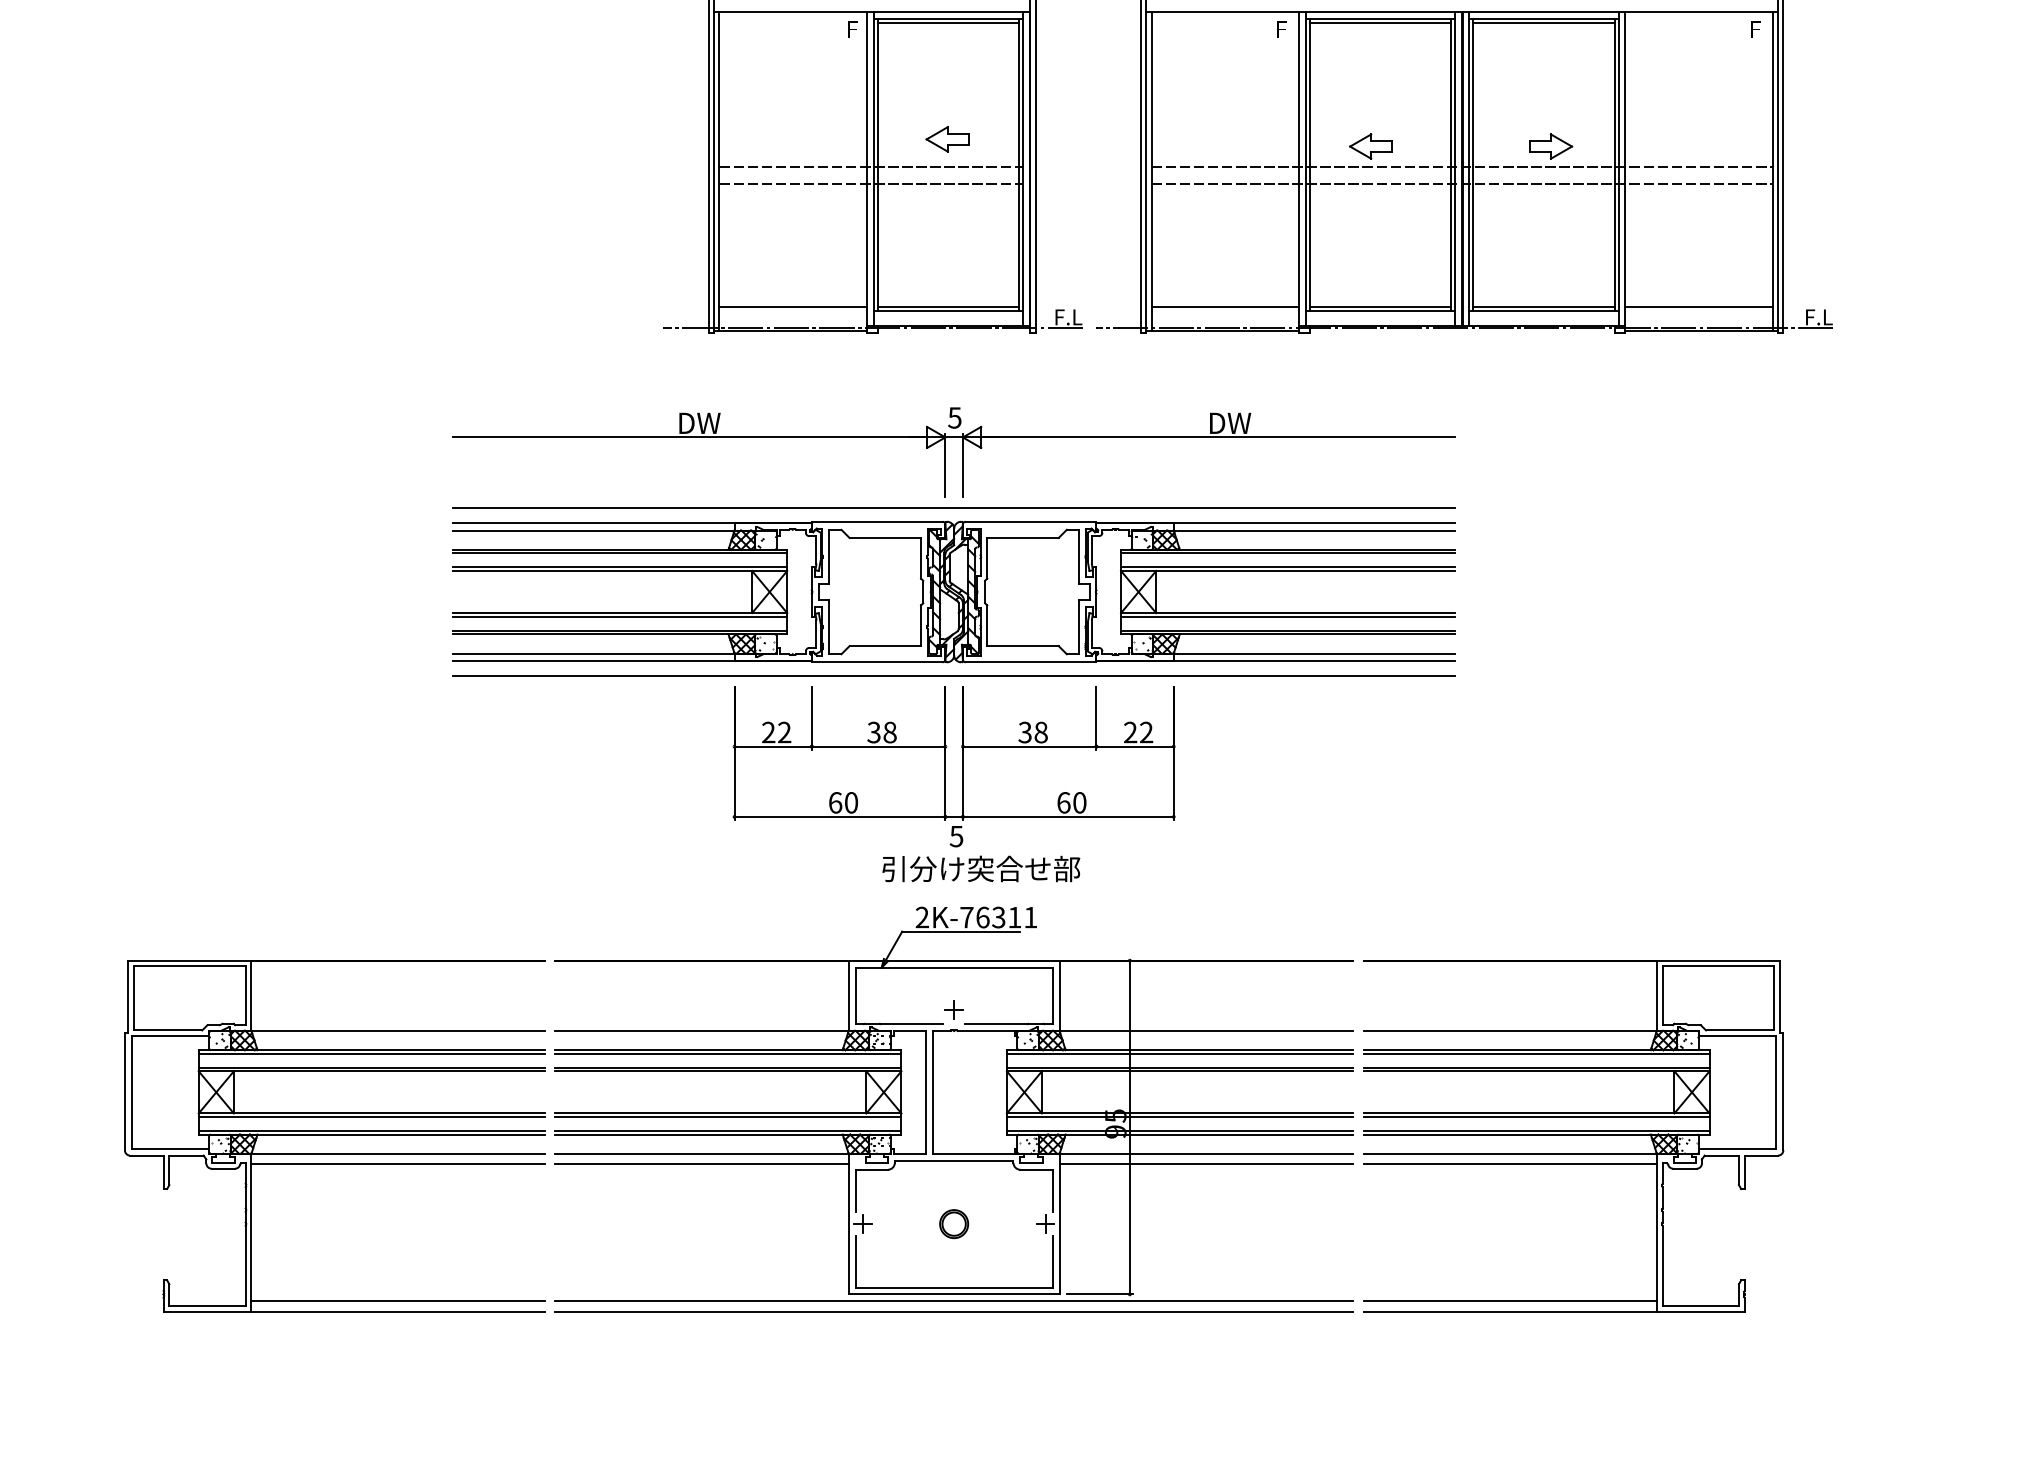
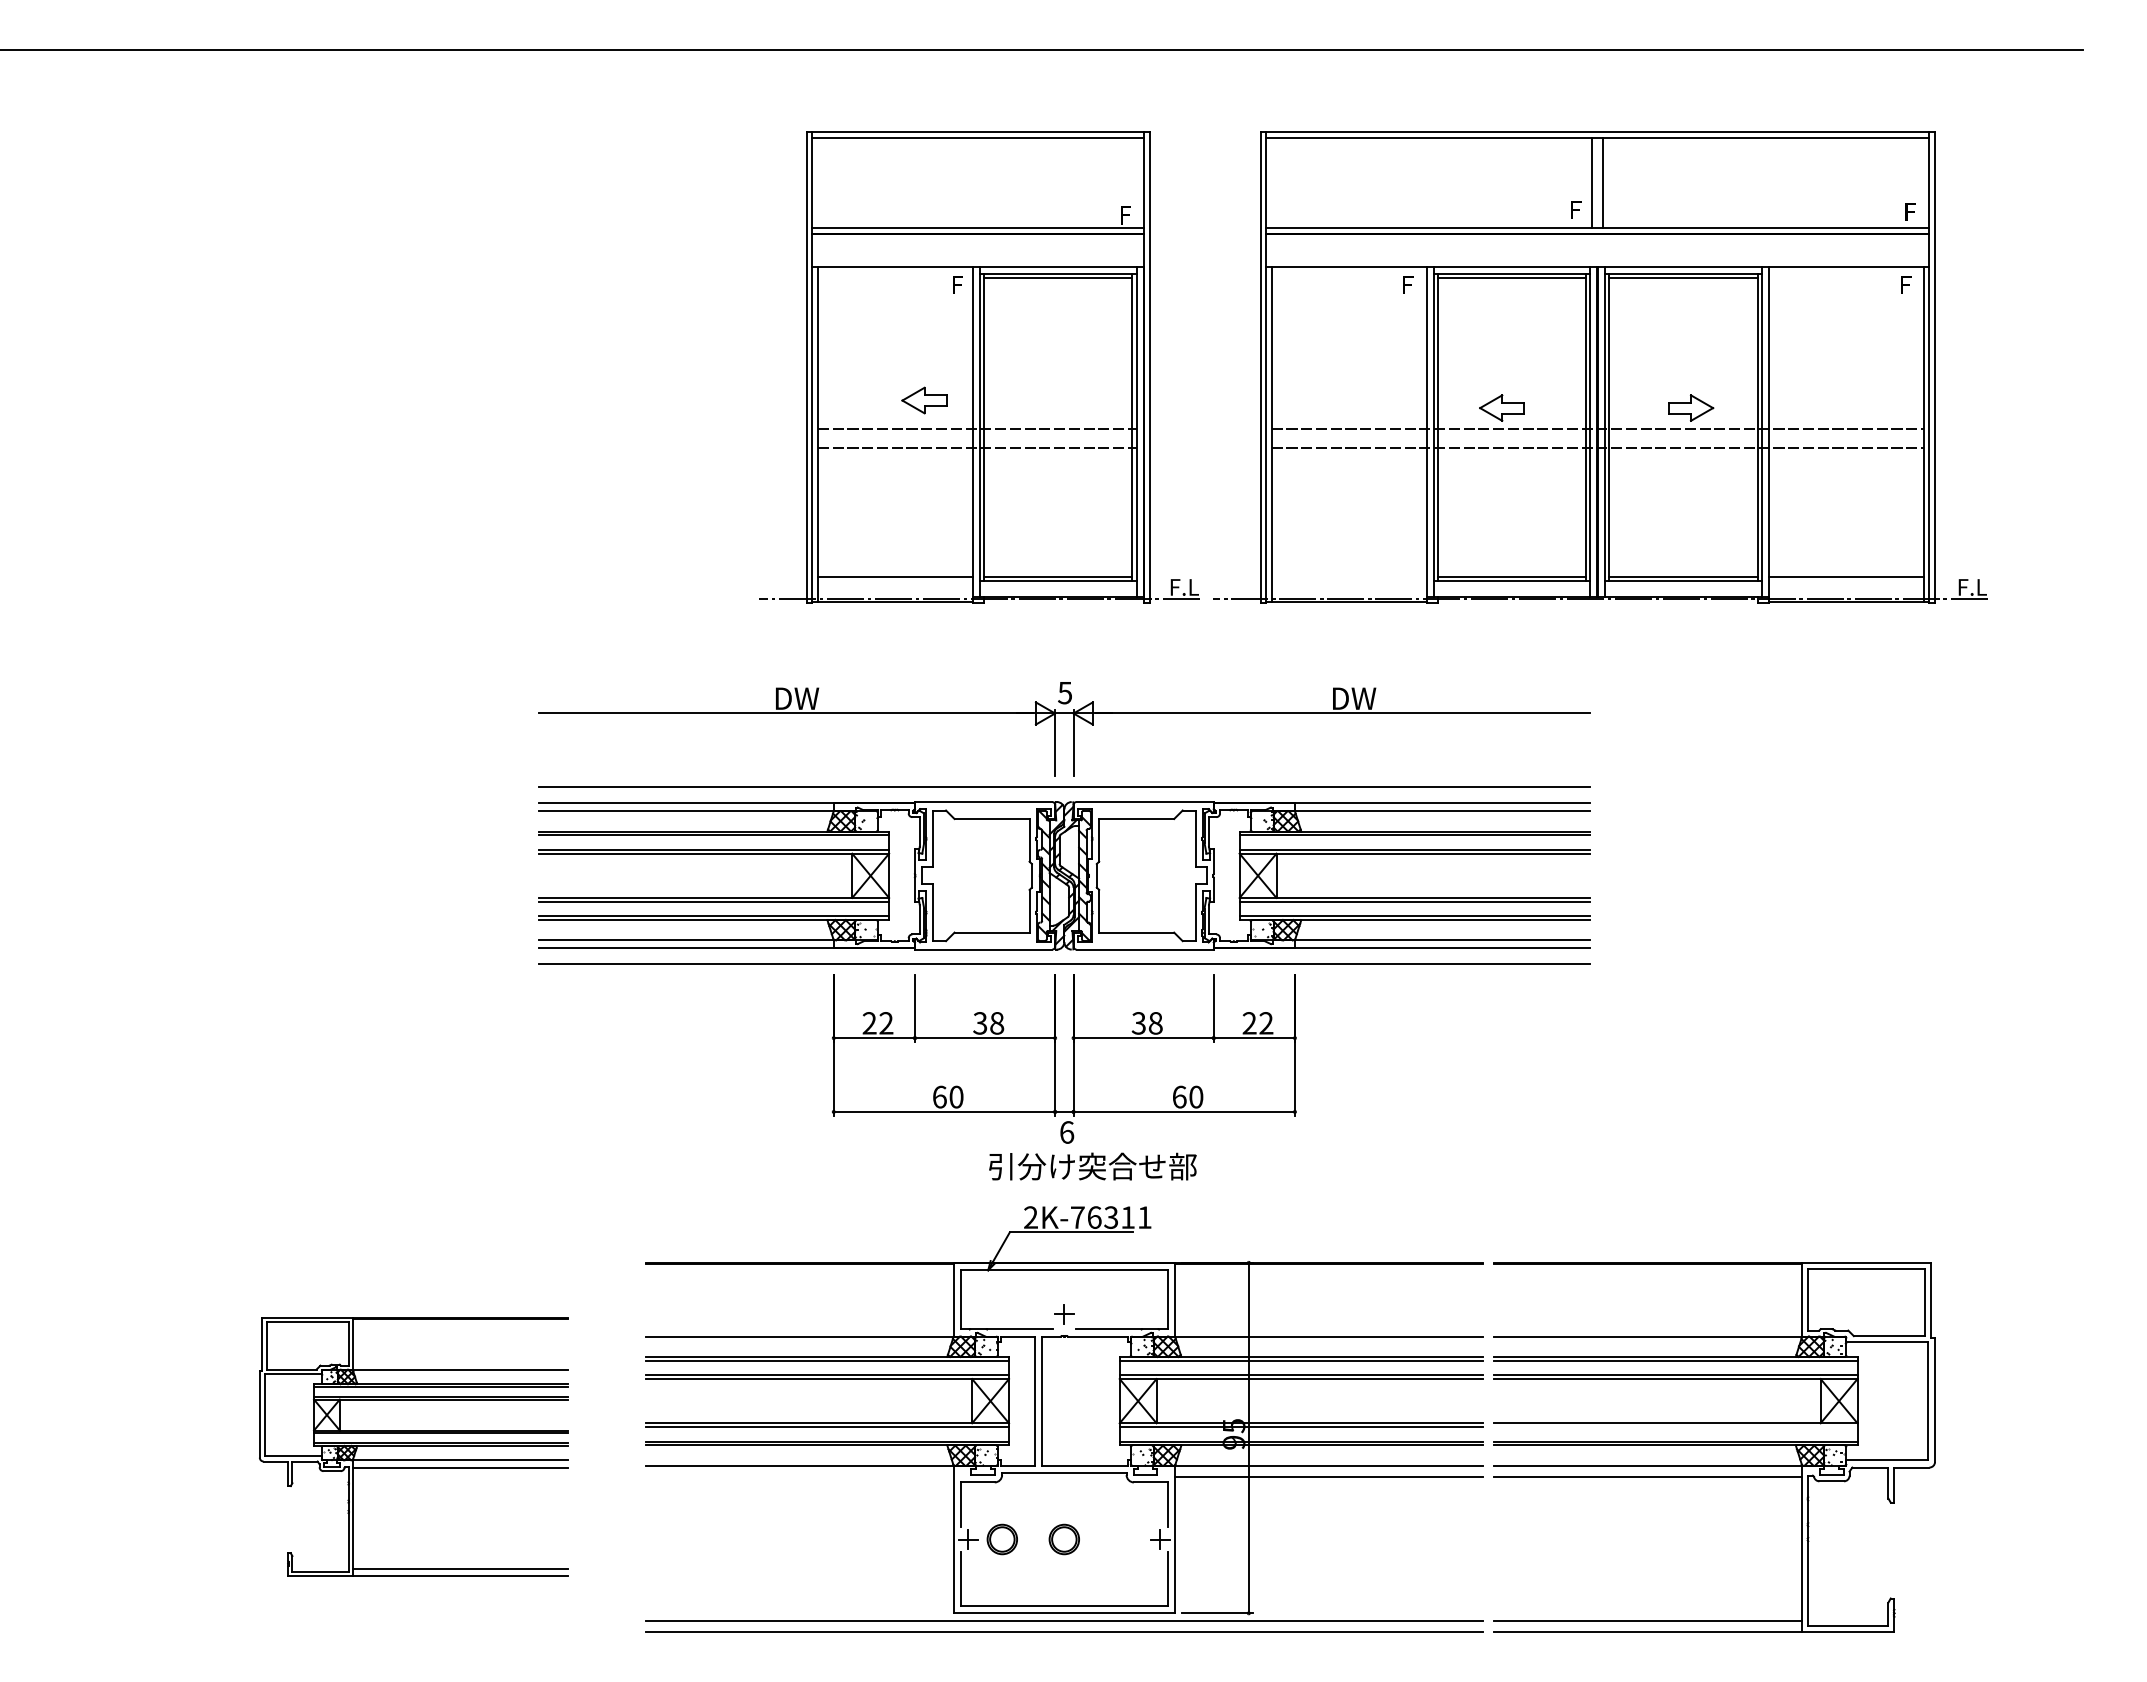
part: (947, 139) -> (924, 400), moved
line: (1224, 306) -> (1348, 576), removed
text: (956, 836) -> (1066, 1132), 5 -> 6
line: (1536, 1116) -> (1675, 1426), removed
part: (334, 1136) -> (413, 1447), size x0.7
line: (701, 1164) -> (799, 1476), removed
part: (894, 1224) -> (1001, 1539), added

